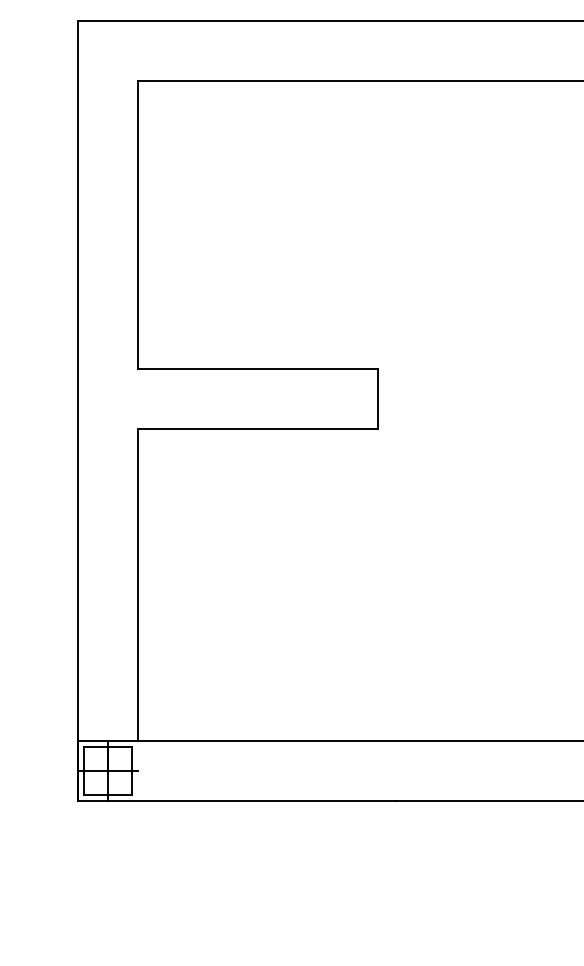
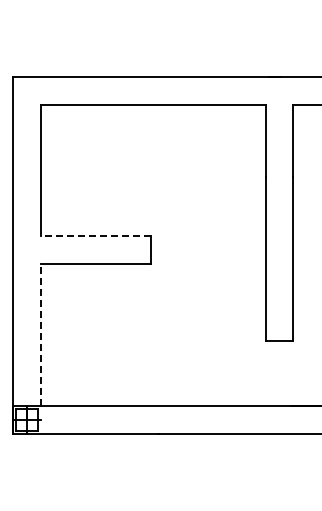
line: (257, 369) -> (95, 236), solid -> dashed
line: (136, 583) -> (40, 334), solid -> dashed

